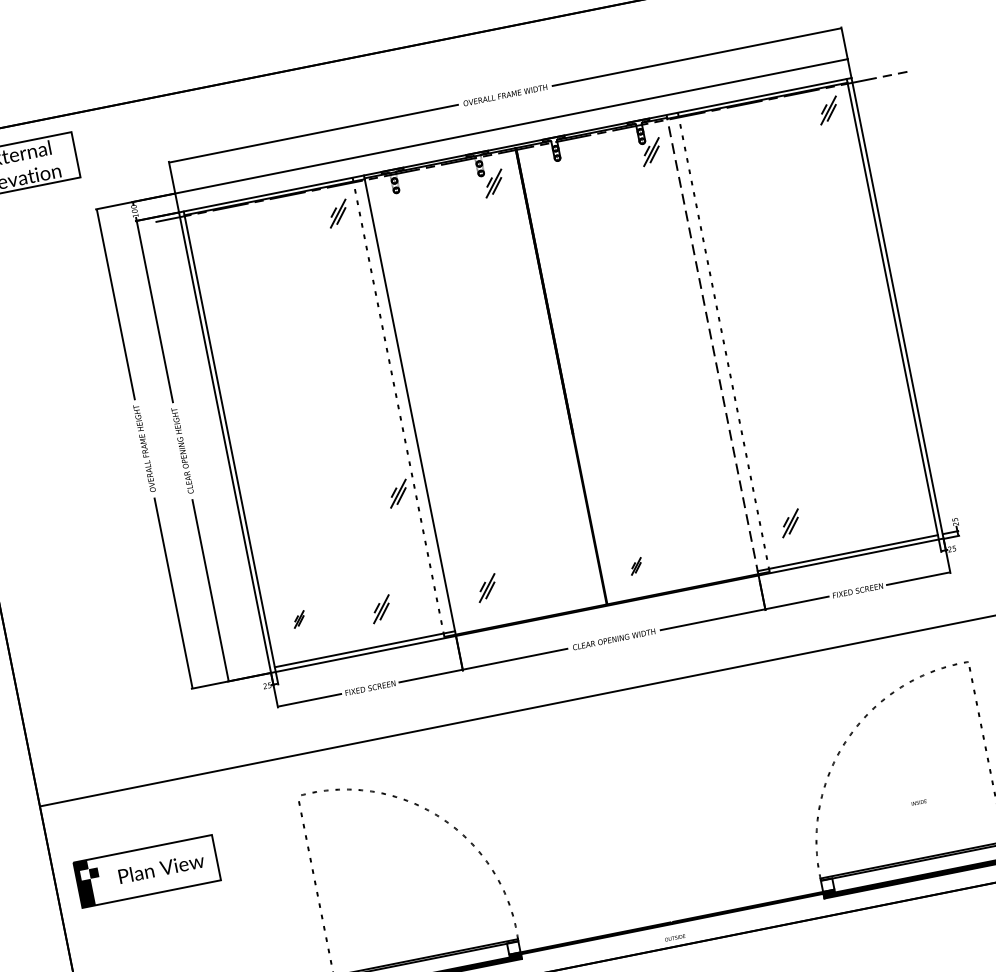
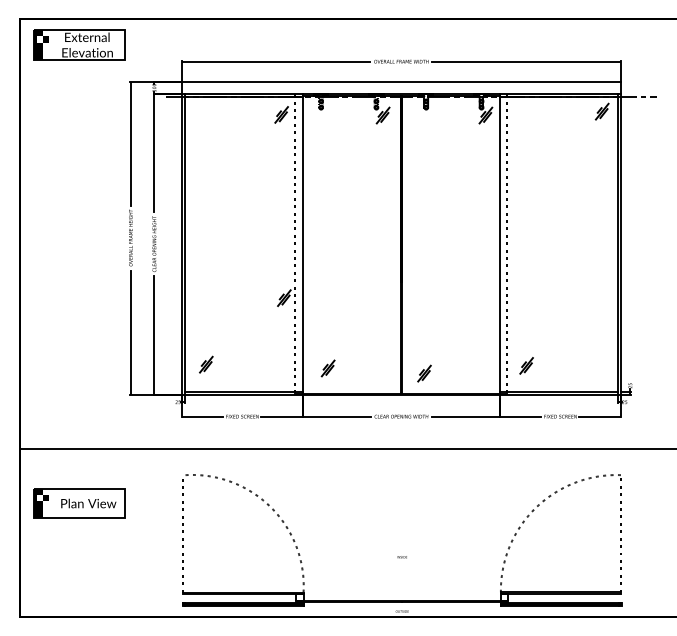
line: (712, 343) -> (500, 243), dashed -> solid
part: (636, 566) -> (424, 373), size x1.67
part: (380, 609) -> (258, 368), removed
part: (299, 619) -> (206, 364), size x1.67
text: (917, 803) -> (401, 557), moved

